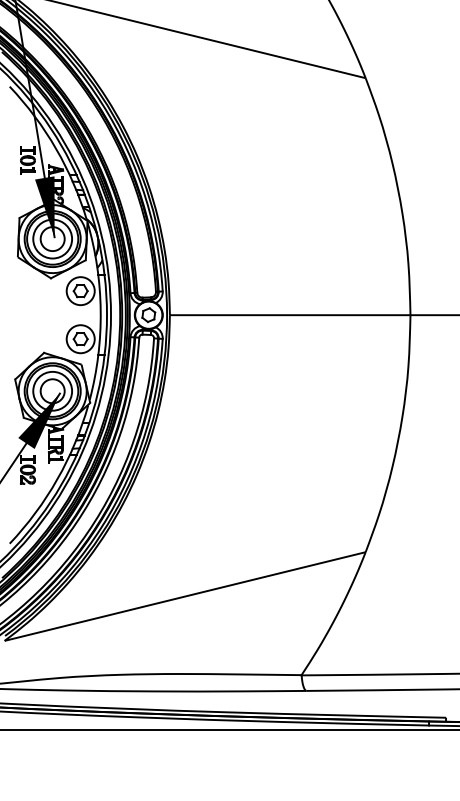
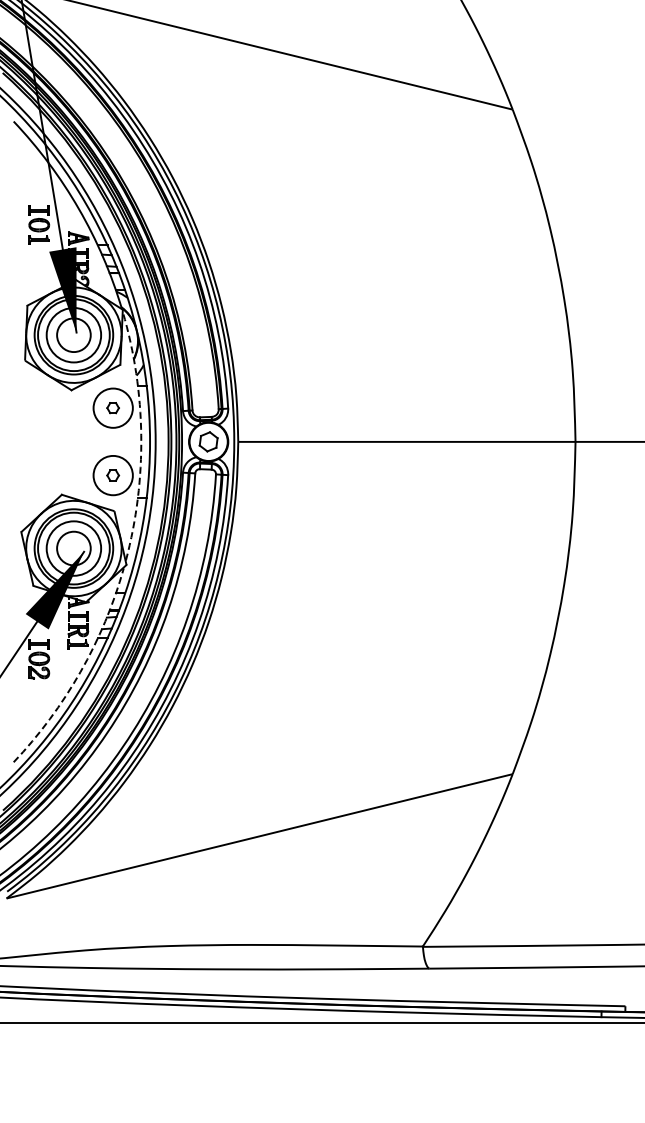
part: (80, 290) -> (112, 407), size x0.6
arc: (100, 310) -> (141, 435), solid -> dashed
part: (80, 339) -> (112, 475), size x0.6
arc: (57, 479) -> (80, 672), solid -> dashed

